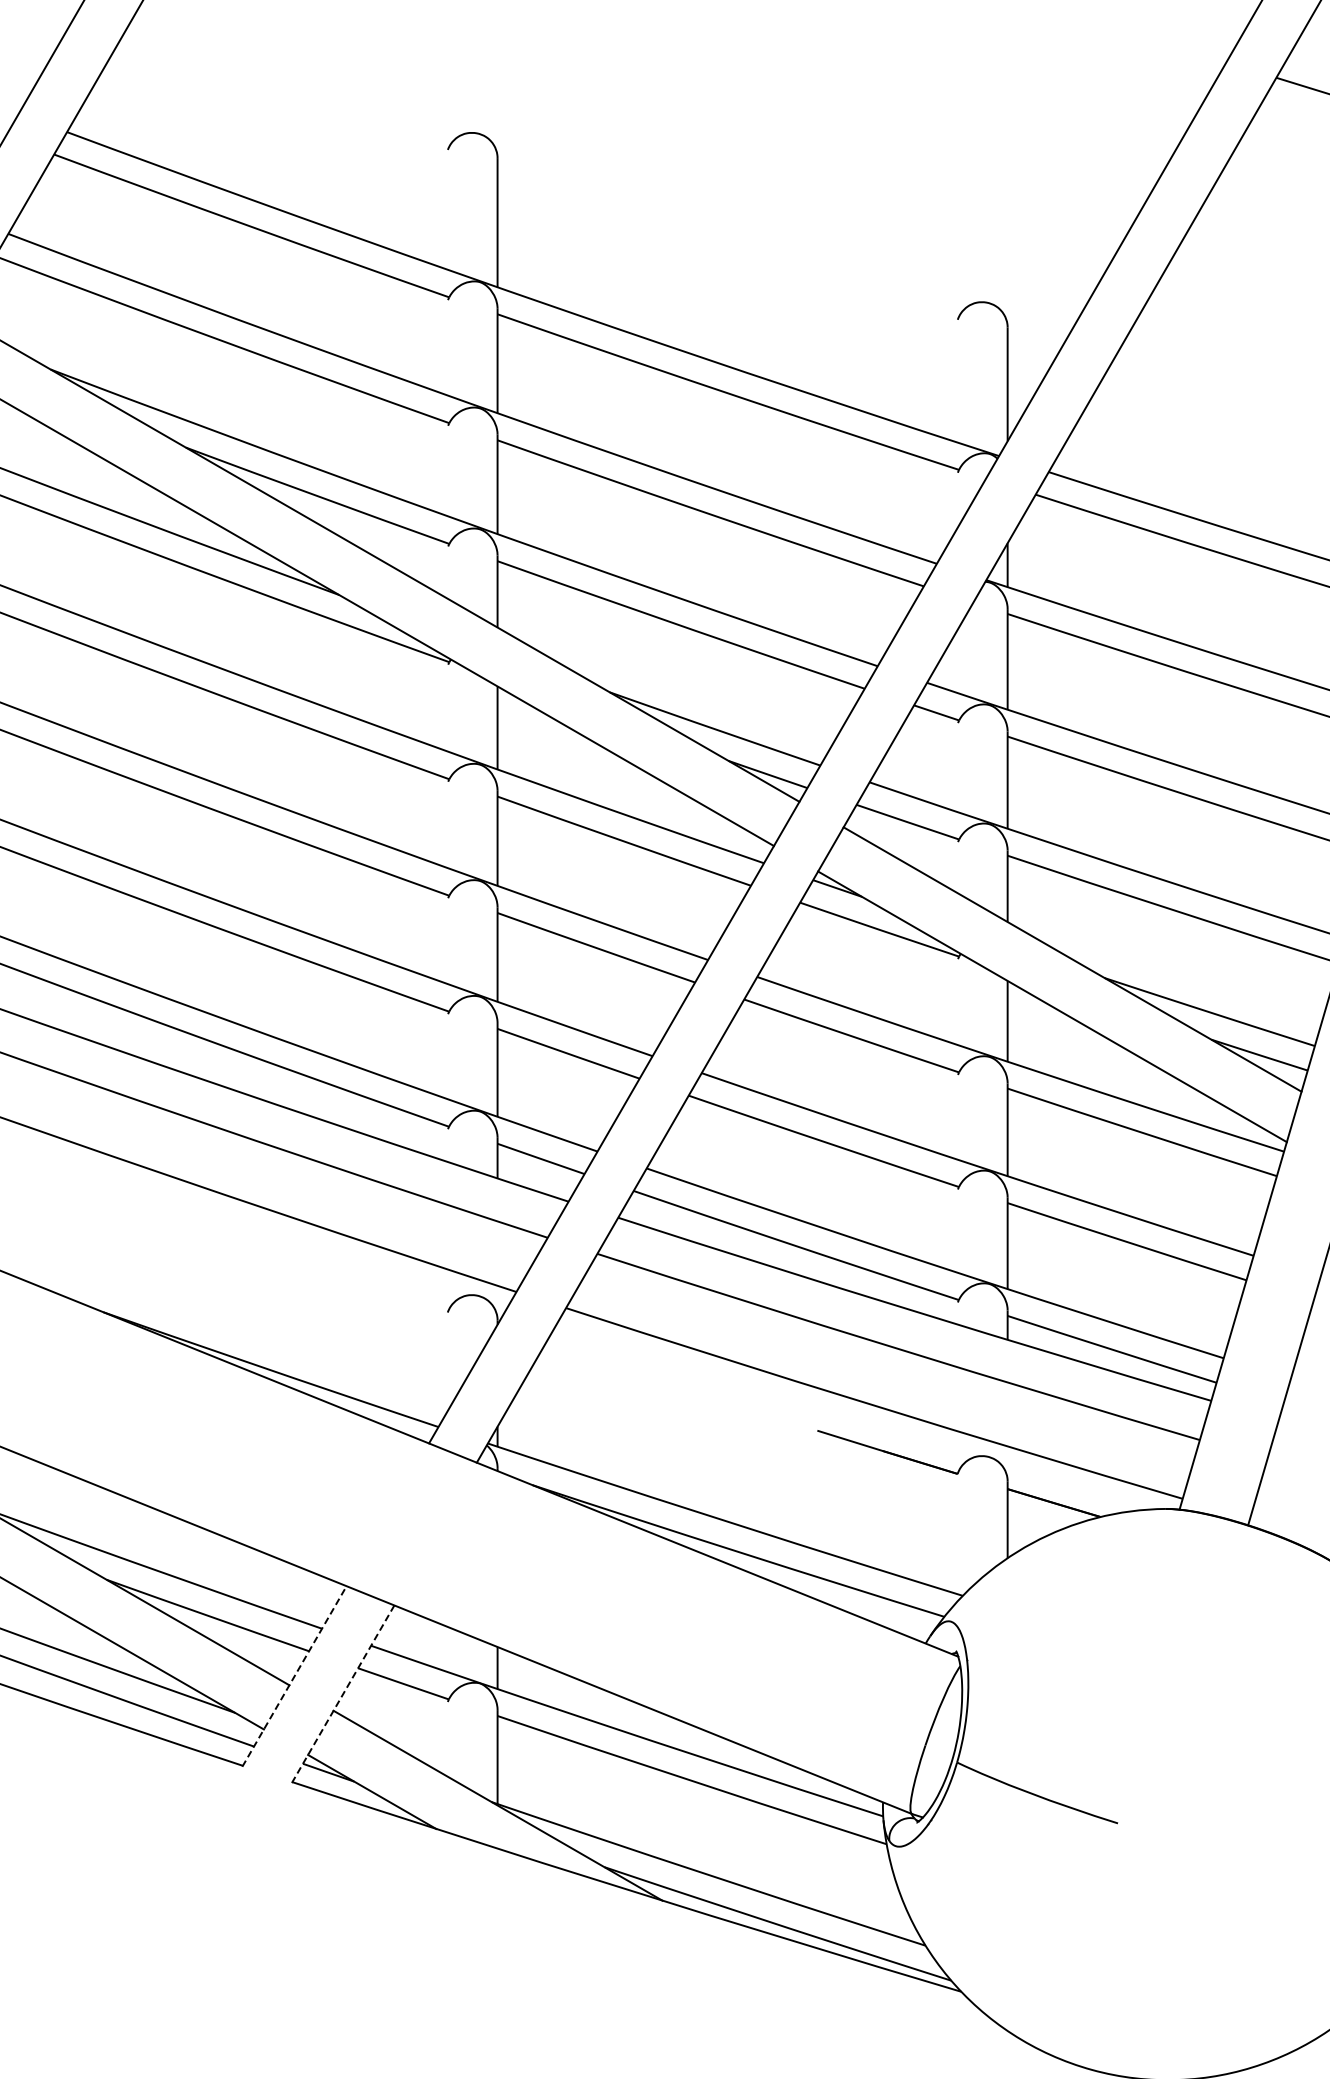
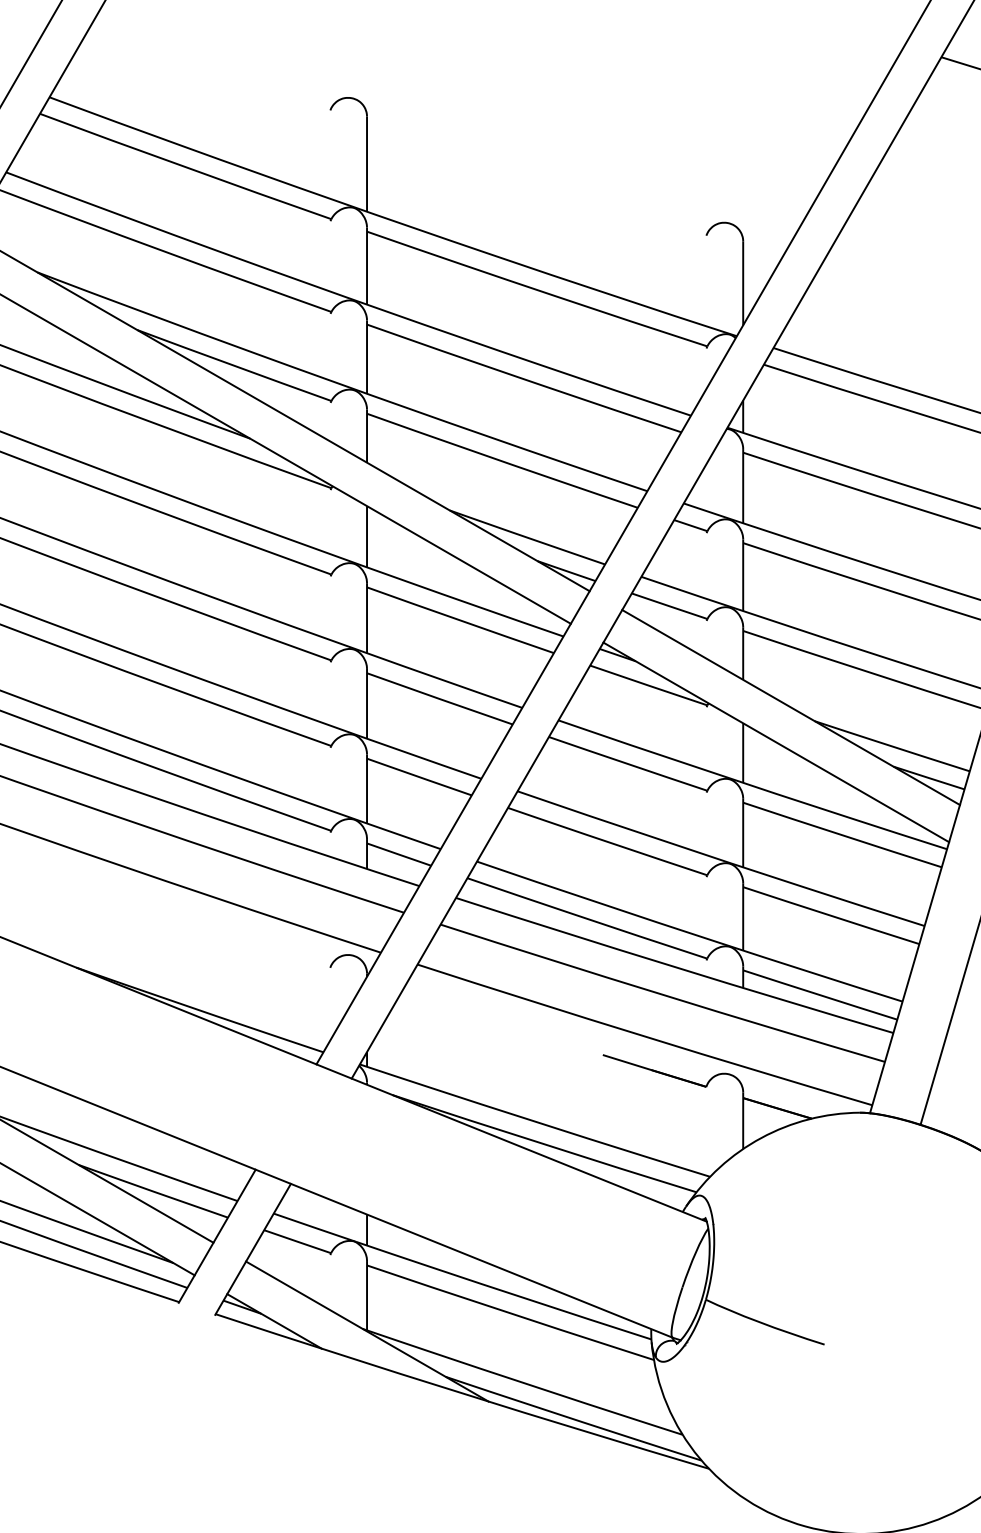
line: (294, 1676) -> (217, 1236), dashed -> solid
line: (343, 1694) -> (253, 1249), dashed -> solid

